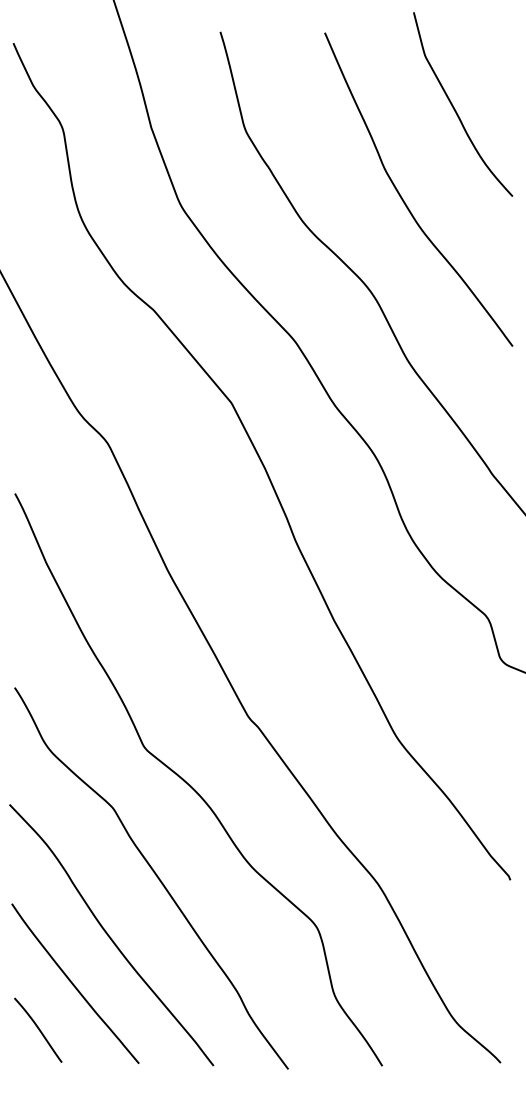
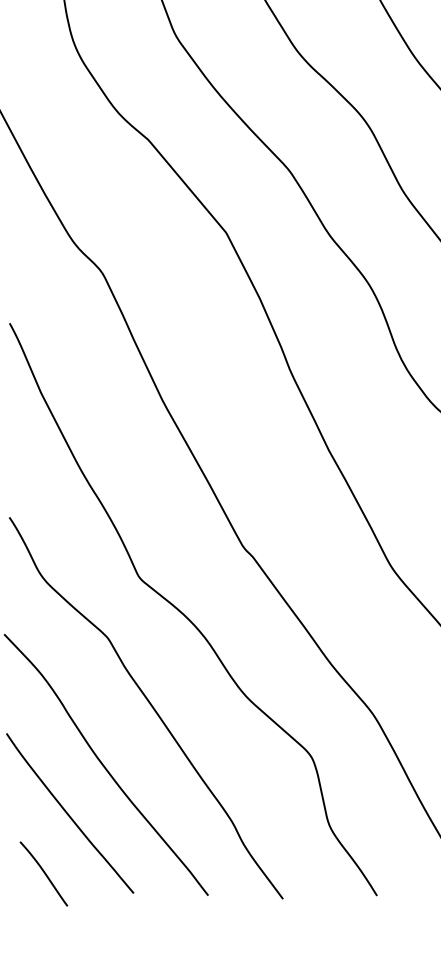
curve: (38, 1029) -> (44, 873), moved

